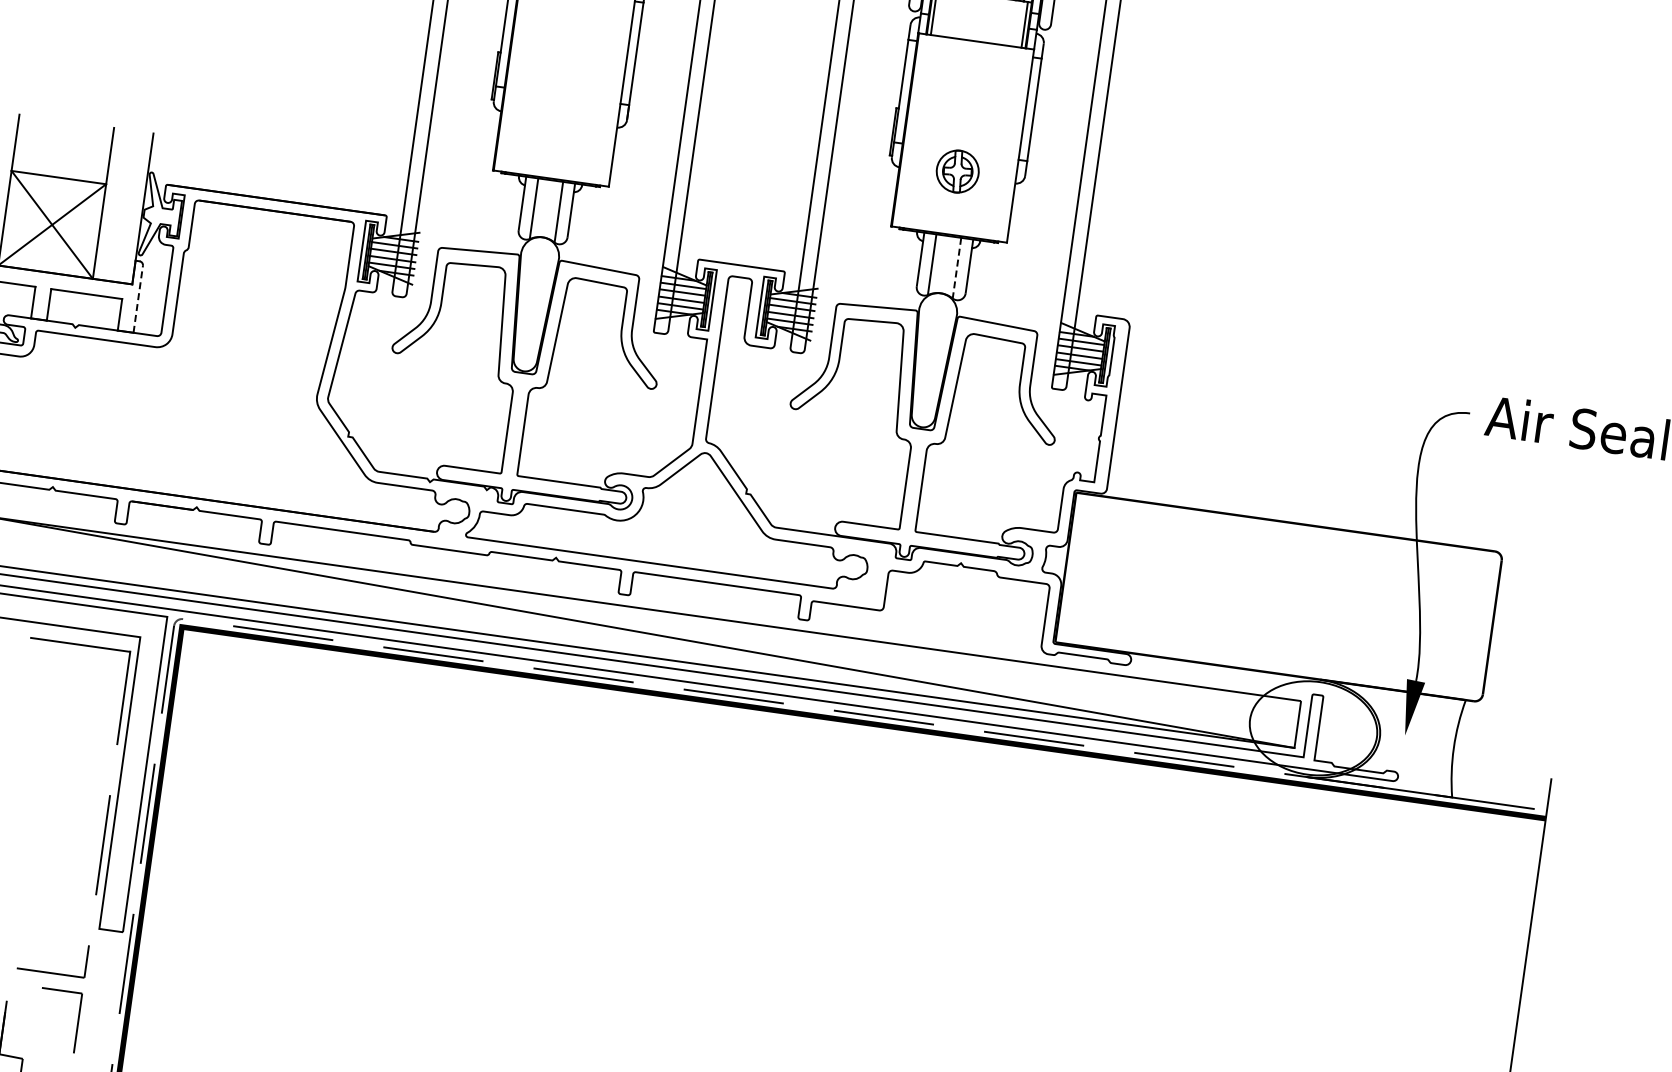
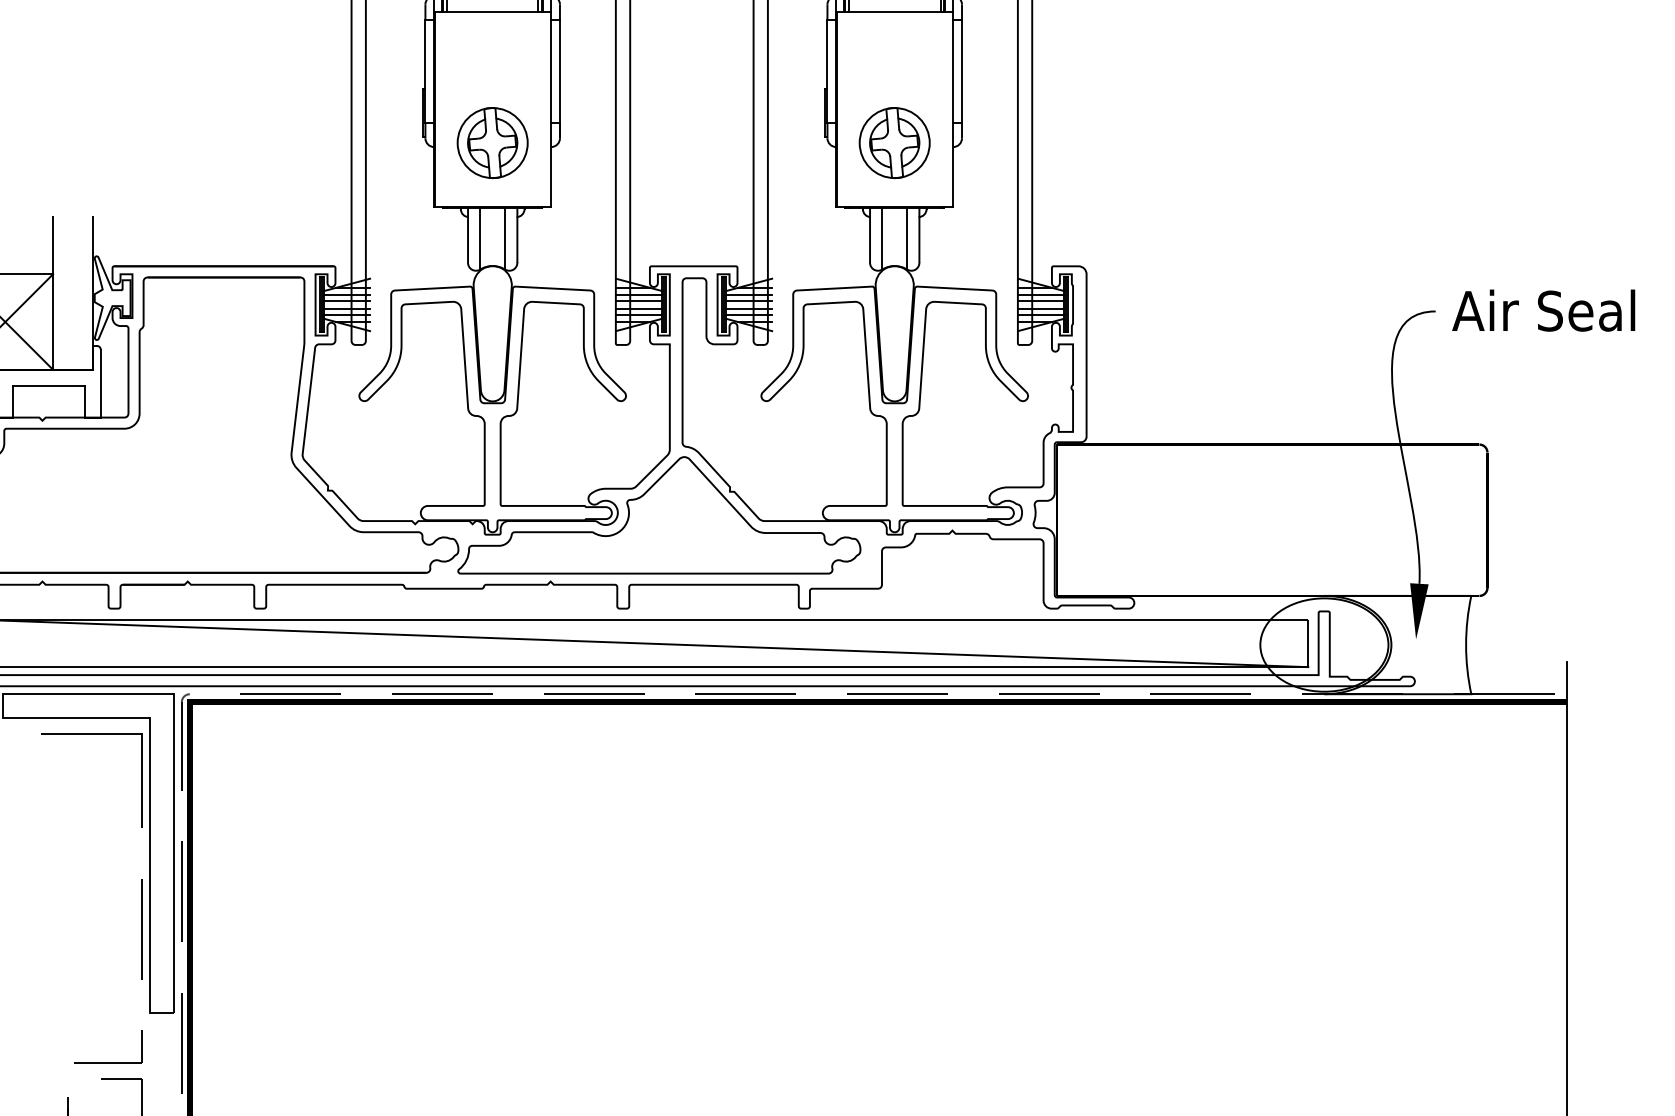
part: (559, 115) -> (492, 143), added
part: (957, 171) -> (894, 143), size x1.67
line: (957, 267) -> (907, 238), dashed -> solid
line: (137, 299) -> (100, 383), dashed -> solid

